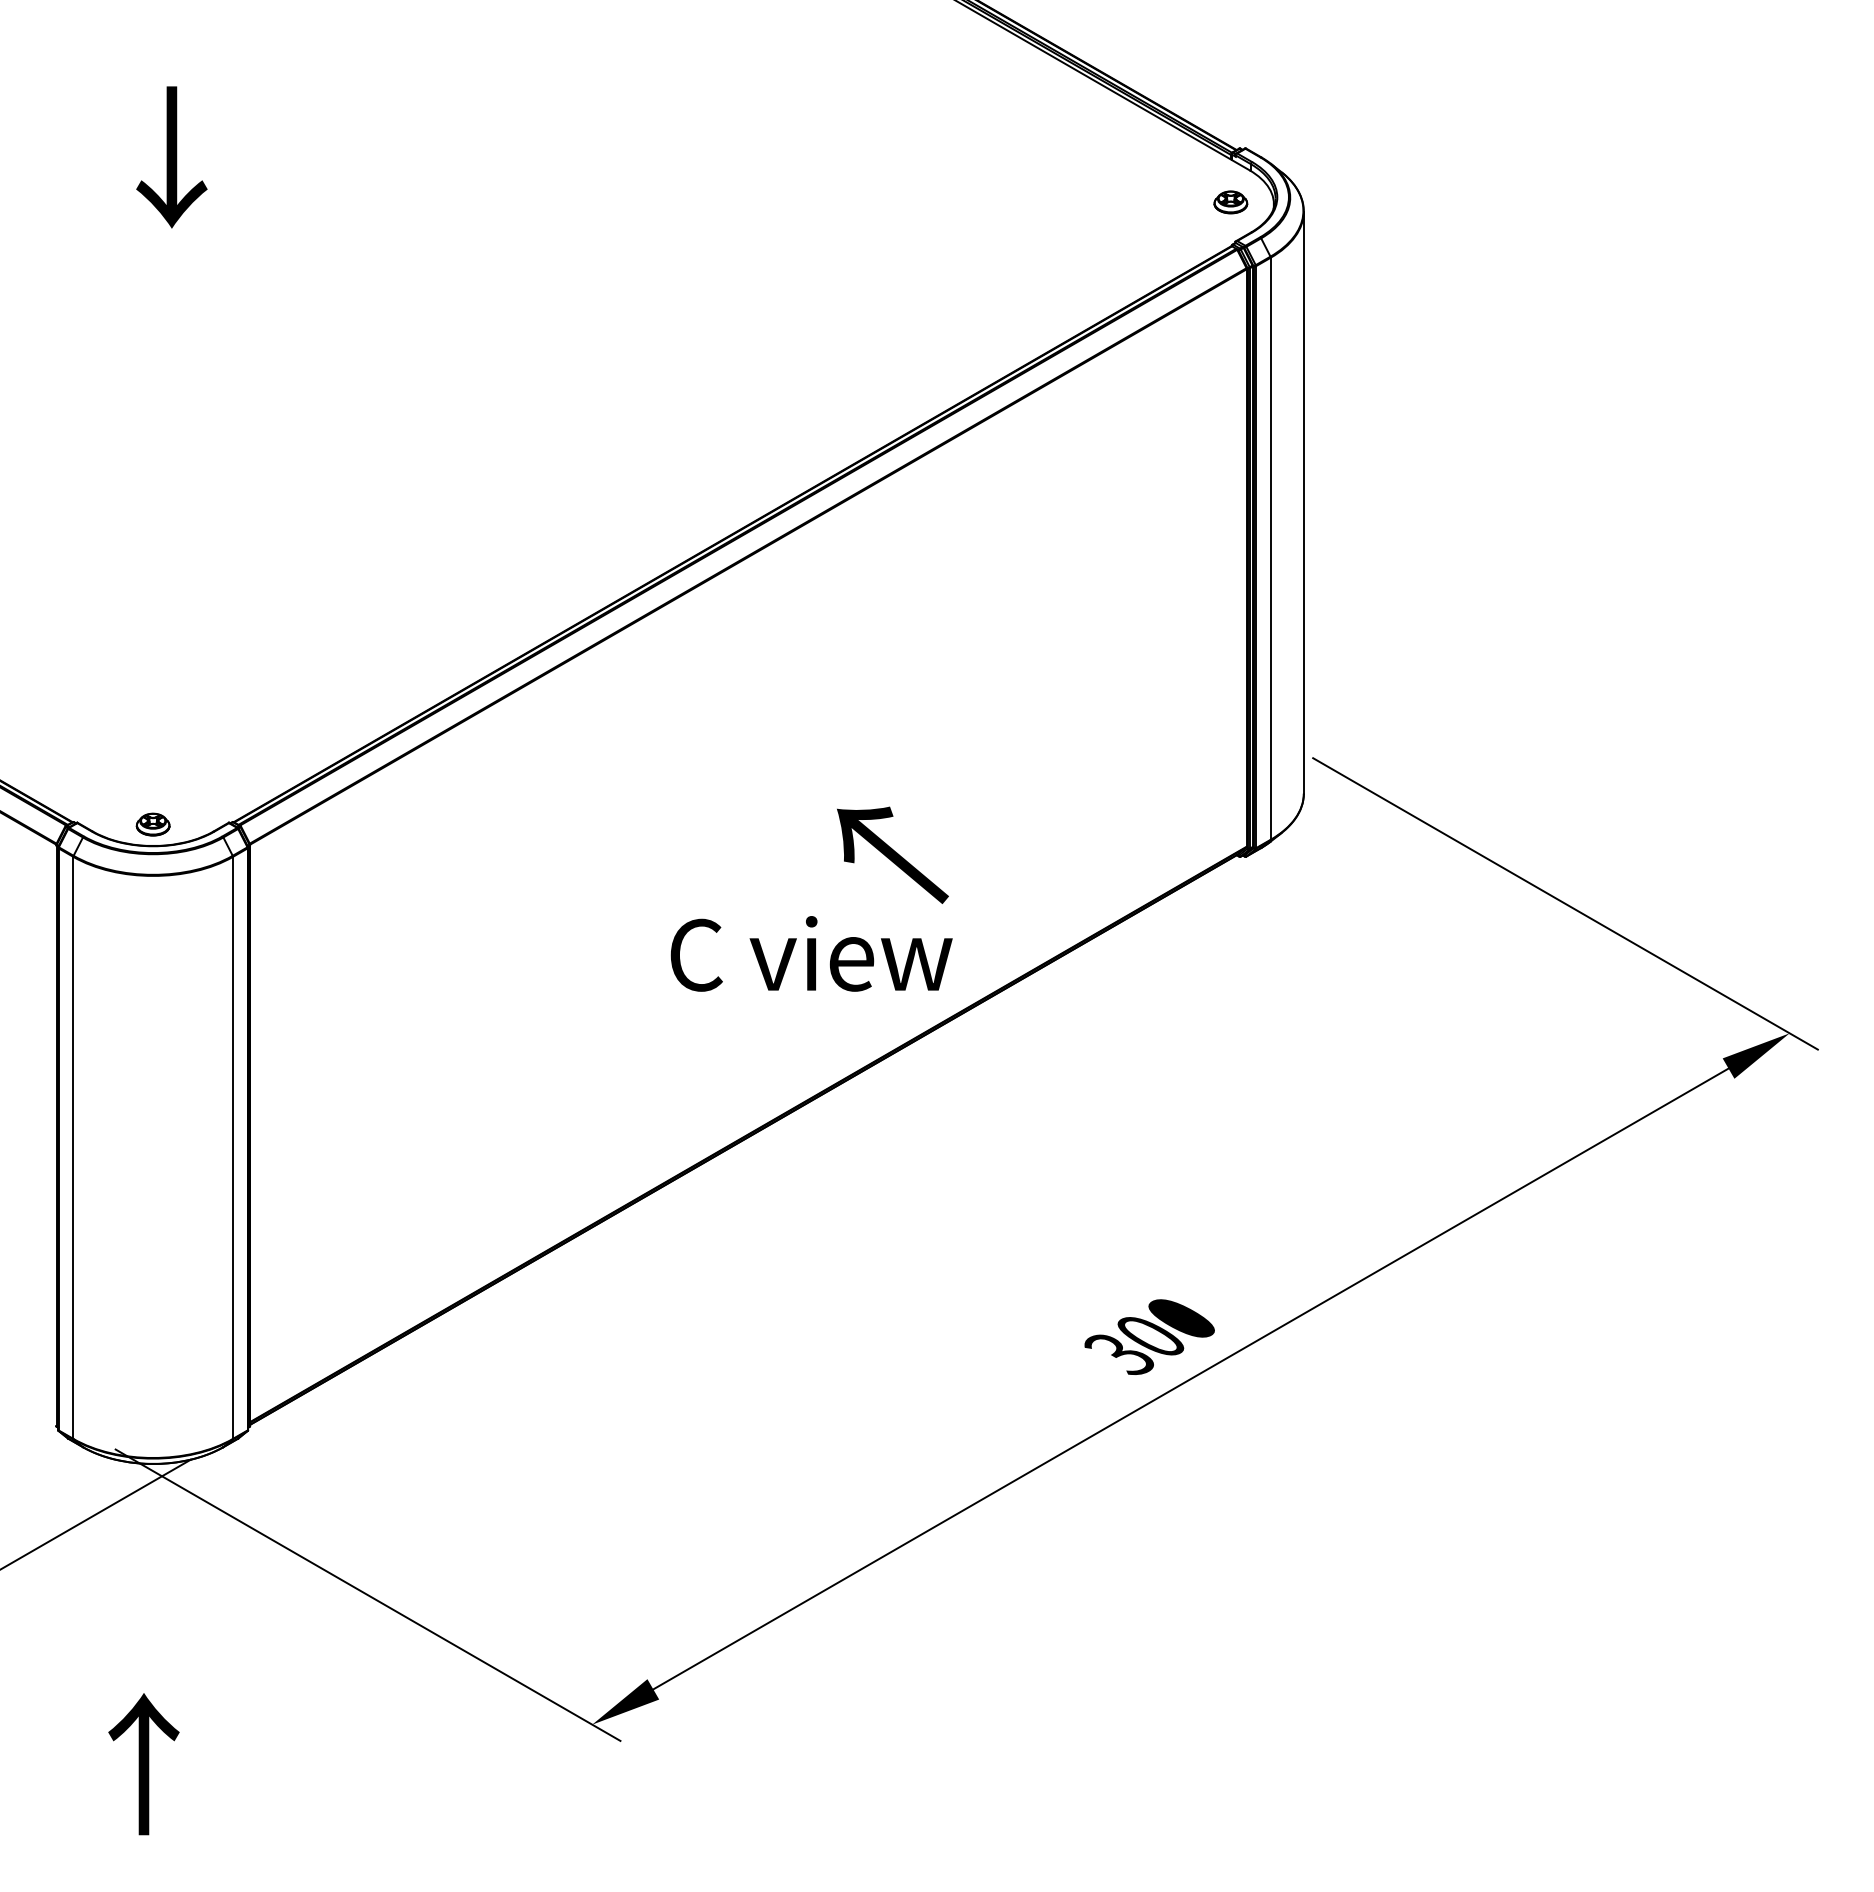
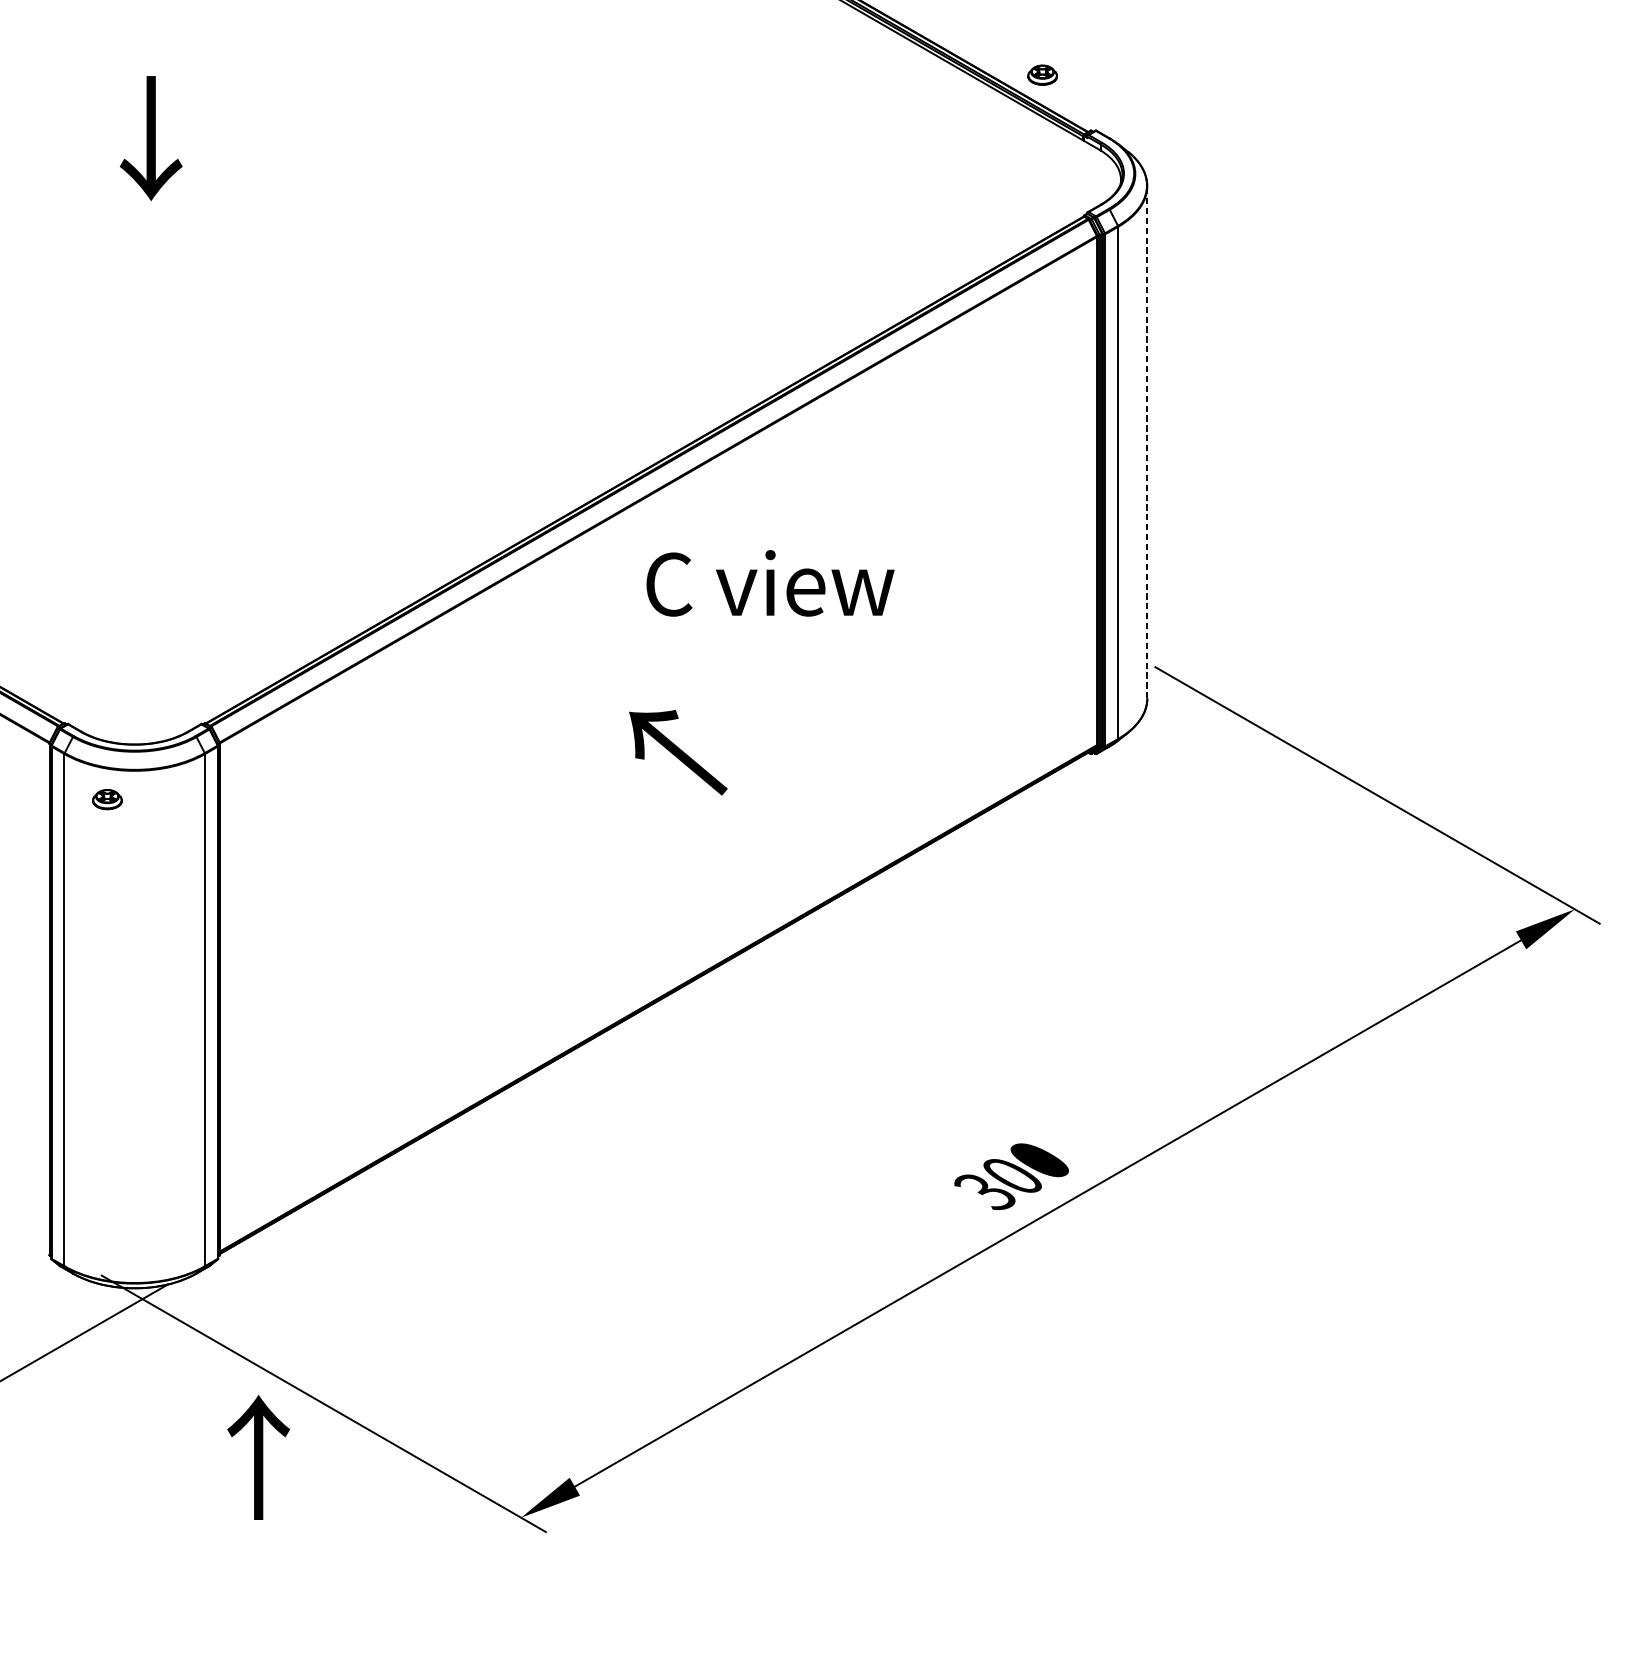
part: (1230, 202) -> (1042, 75), moved
line: (1303, 502) -> (1147, 442), solid -> dashed
part: (152, 824) -> (106, 799), moved
text: (892, 854) -> (677, 751), moved
text: (811, 953) -> (770, 583), moved
text: (143, 1764) -> (258, 1457), moved

